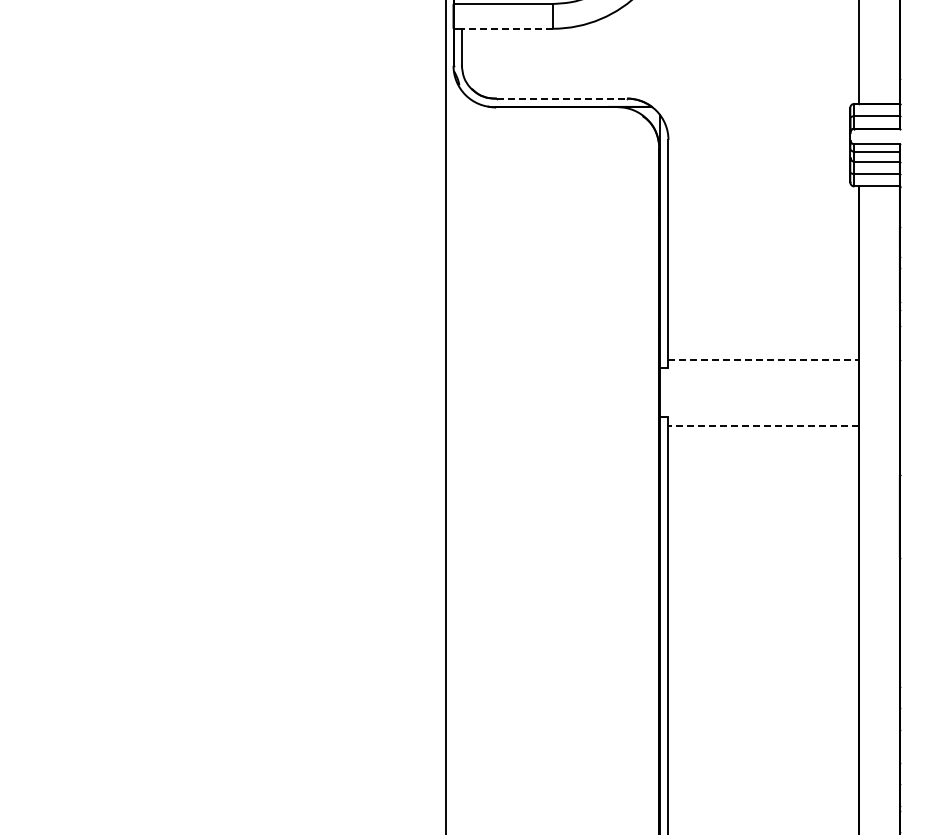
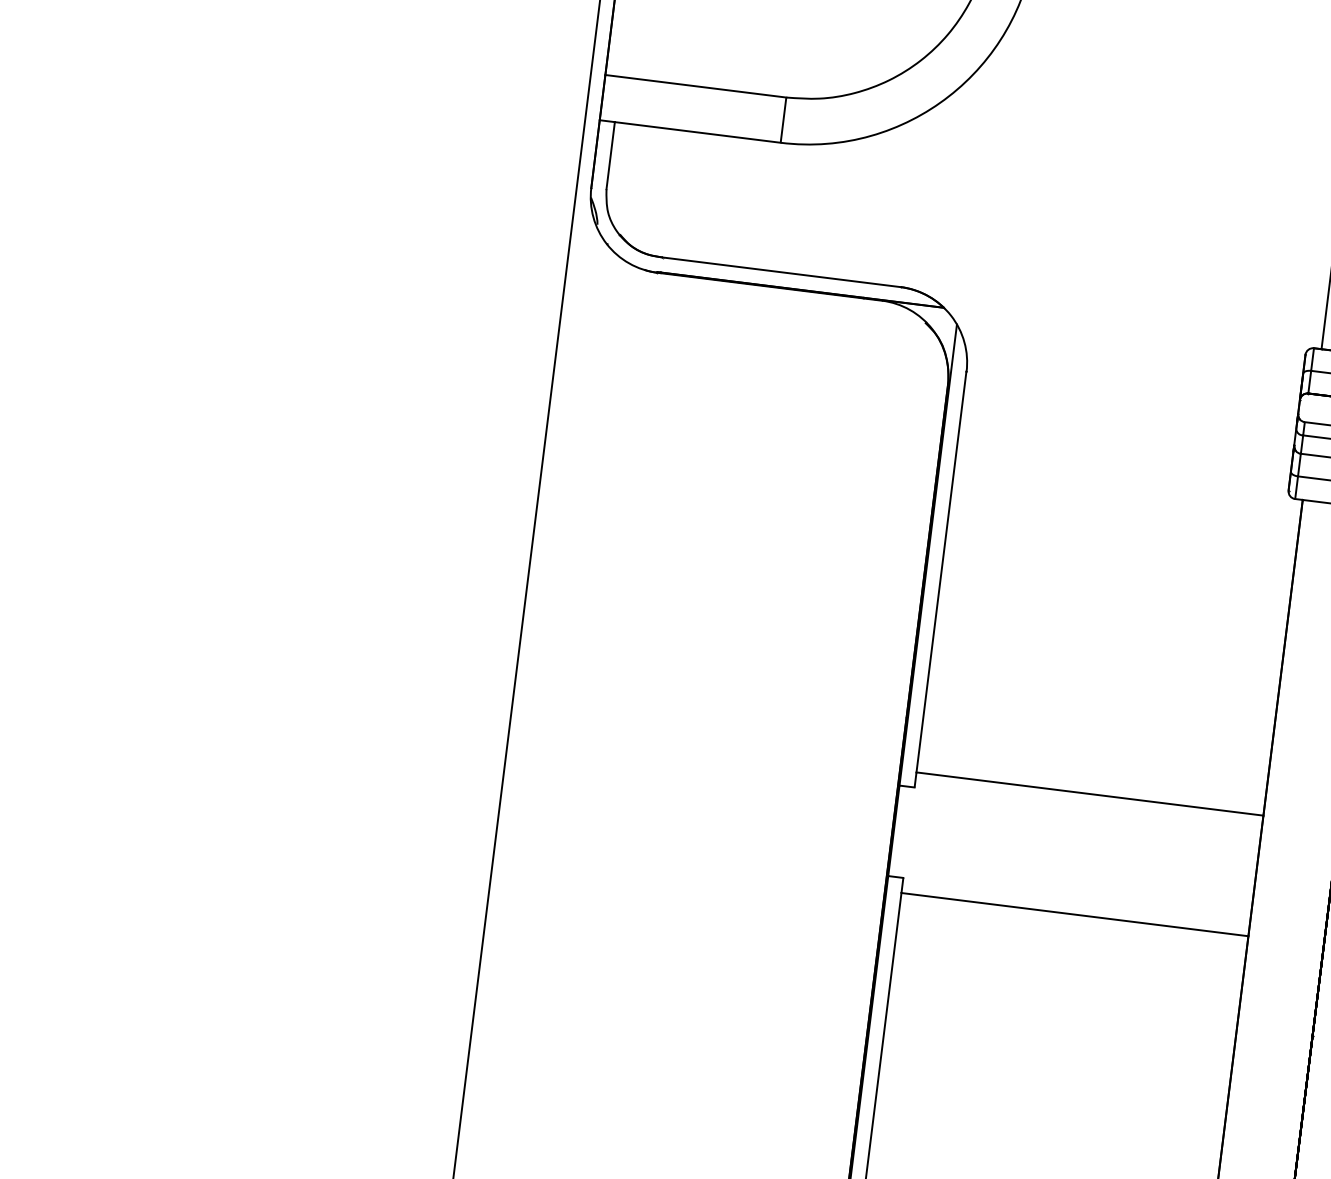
line: (506, 28) -> (696, 131), dashed -> solid
line: (562, 98) -> (782, 272), dashed -> solid
line: (763, 359) -> (1090, 793), dashed -> solid
line: (762, 425) -> (1073, 914), dashed -> solid

